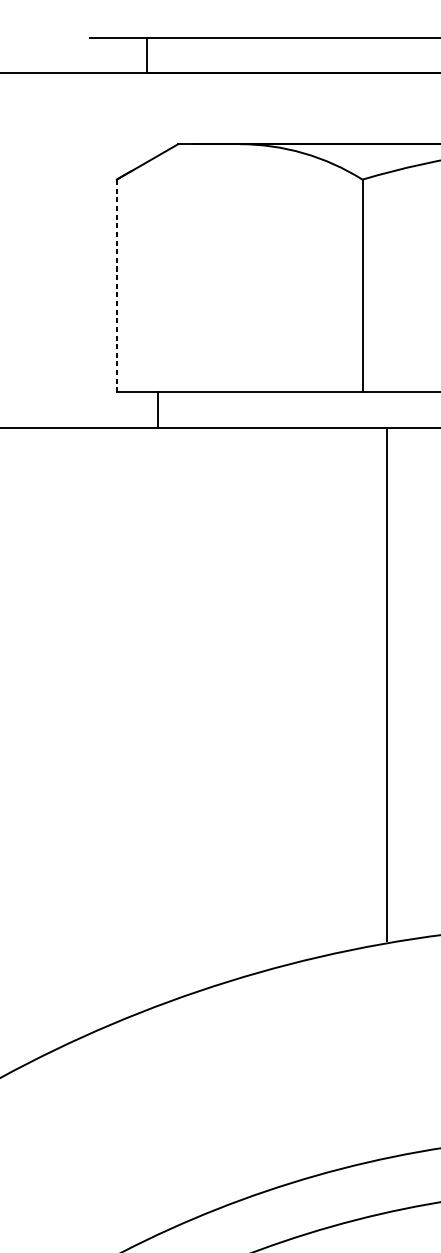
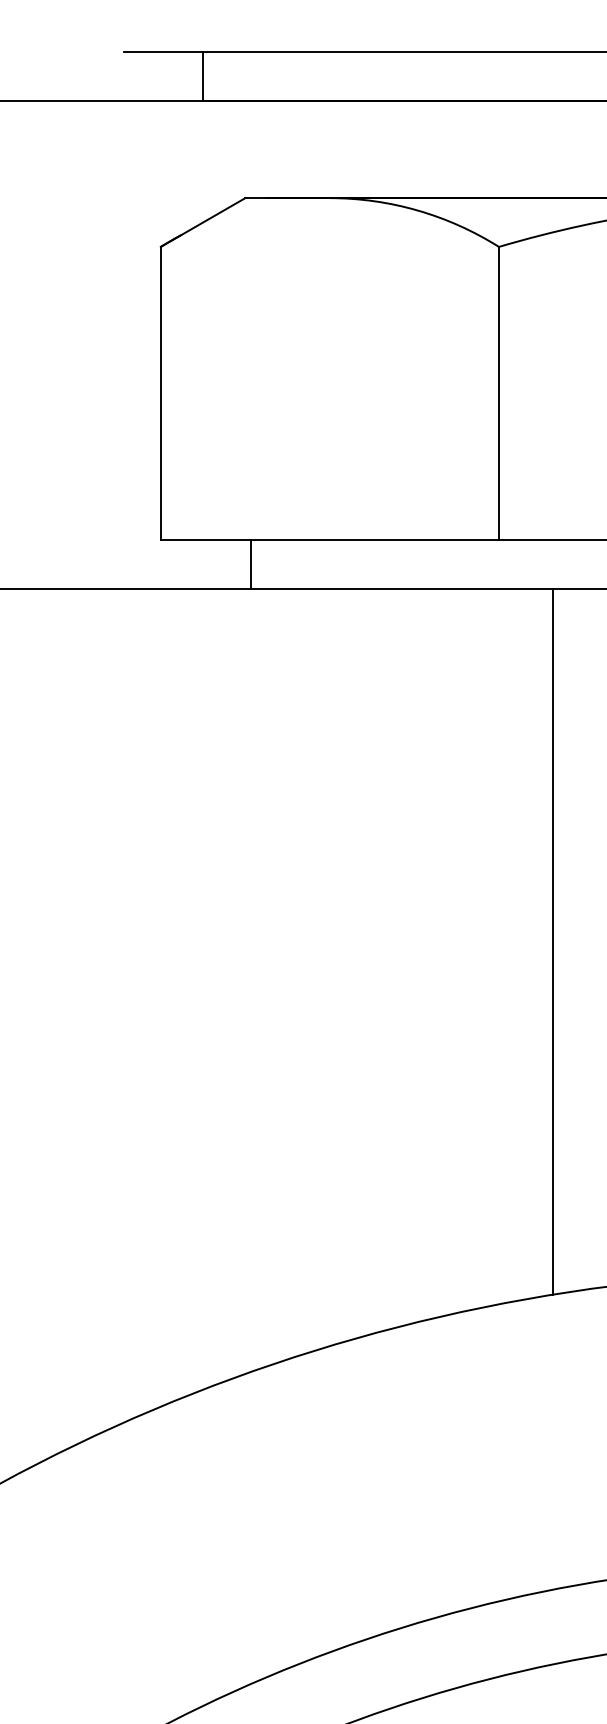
line: (116, 285) -> (160, 392), dashed -> solid
line: (158, 409) -> (251, 563), moved
line: (386, 684) -> (552, 941), moved

